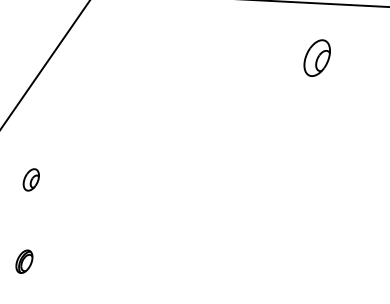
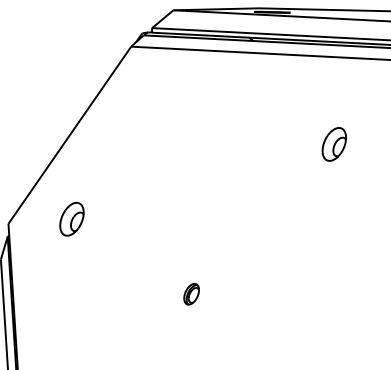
part: (316, 58) -> (333, 144), moved
part: (30, 179) -> (71, 218), size x1.67
part: (24, 262) -> (191, 294), moved

